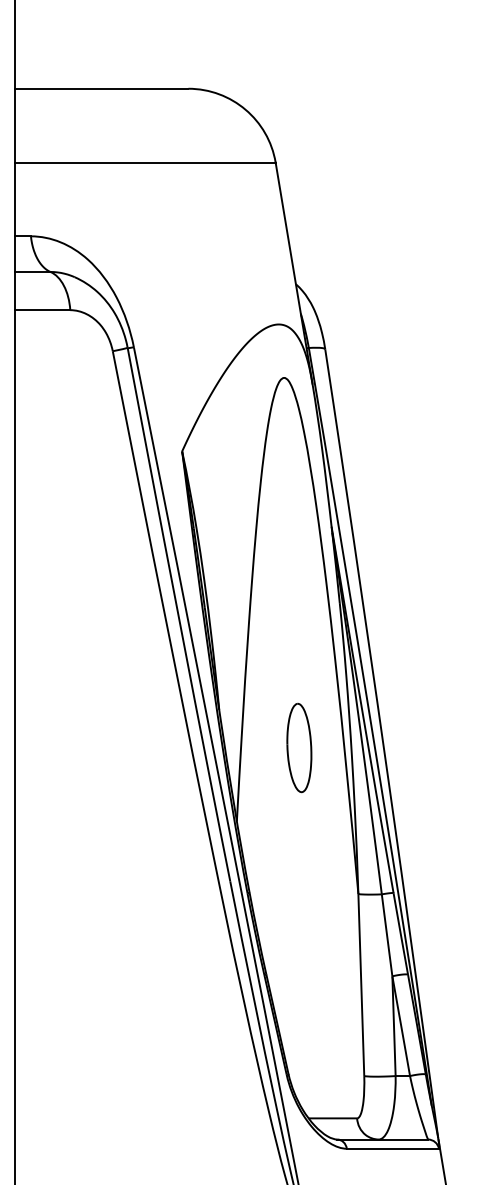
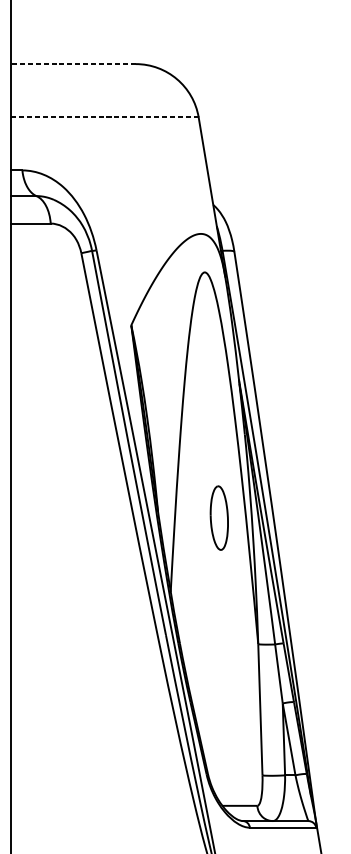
line: (101, 88) -> (73, 63), solid -> dashed
line: (144, 162) -> (104, 117), solid -> dashed
part: (299, 747) -> (219, 517), moved

